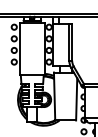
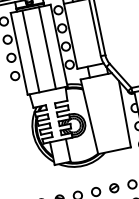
line: (27, 48) -> (31, 50), added
line: (37, 48) -> (47, 47), added

